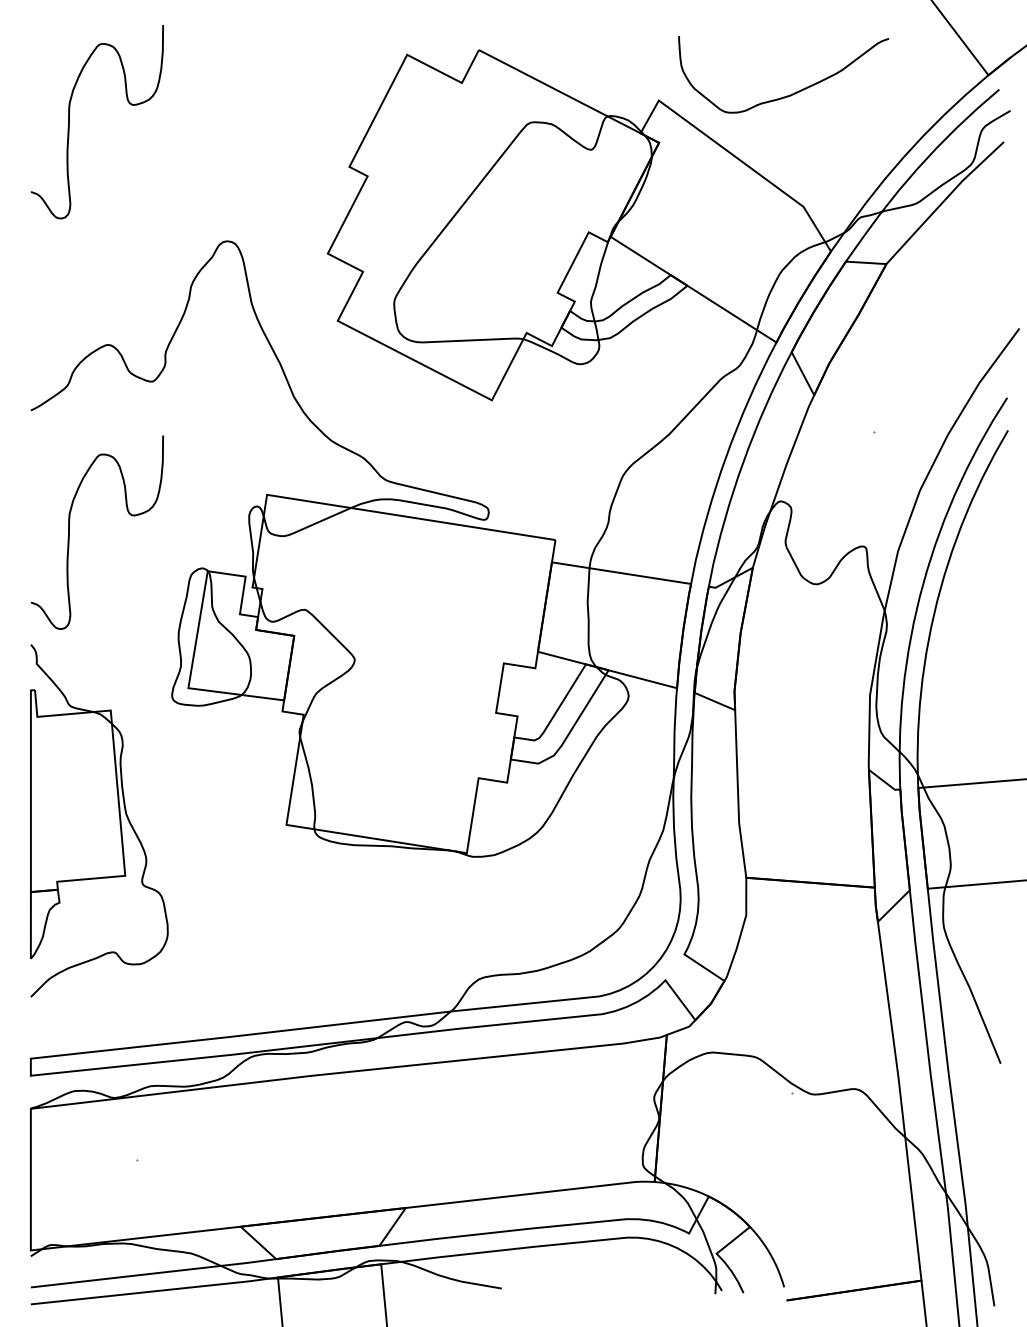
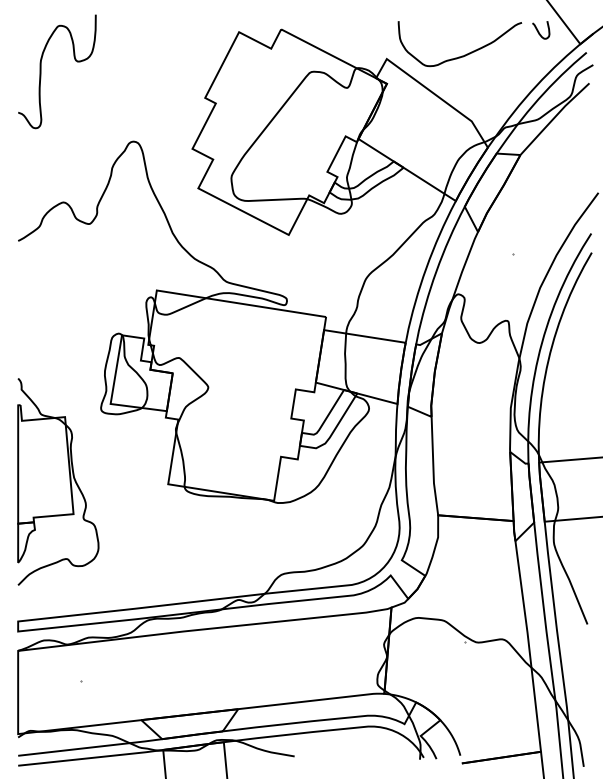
curve: (918, 53) -> (539, 31), added
curve: (70, 532) -> (41, 312), removed

